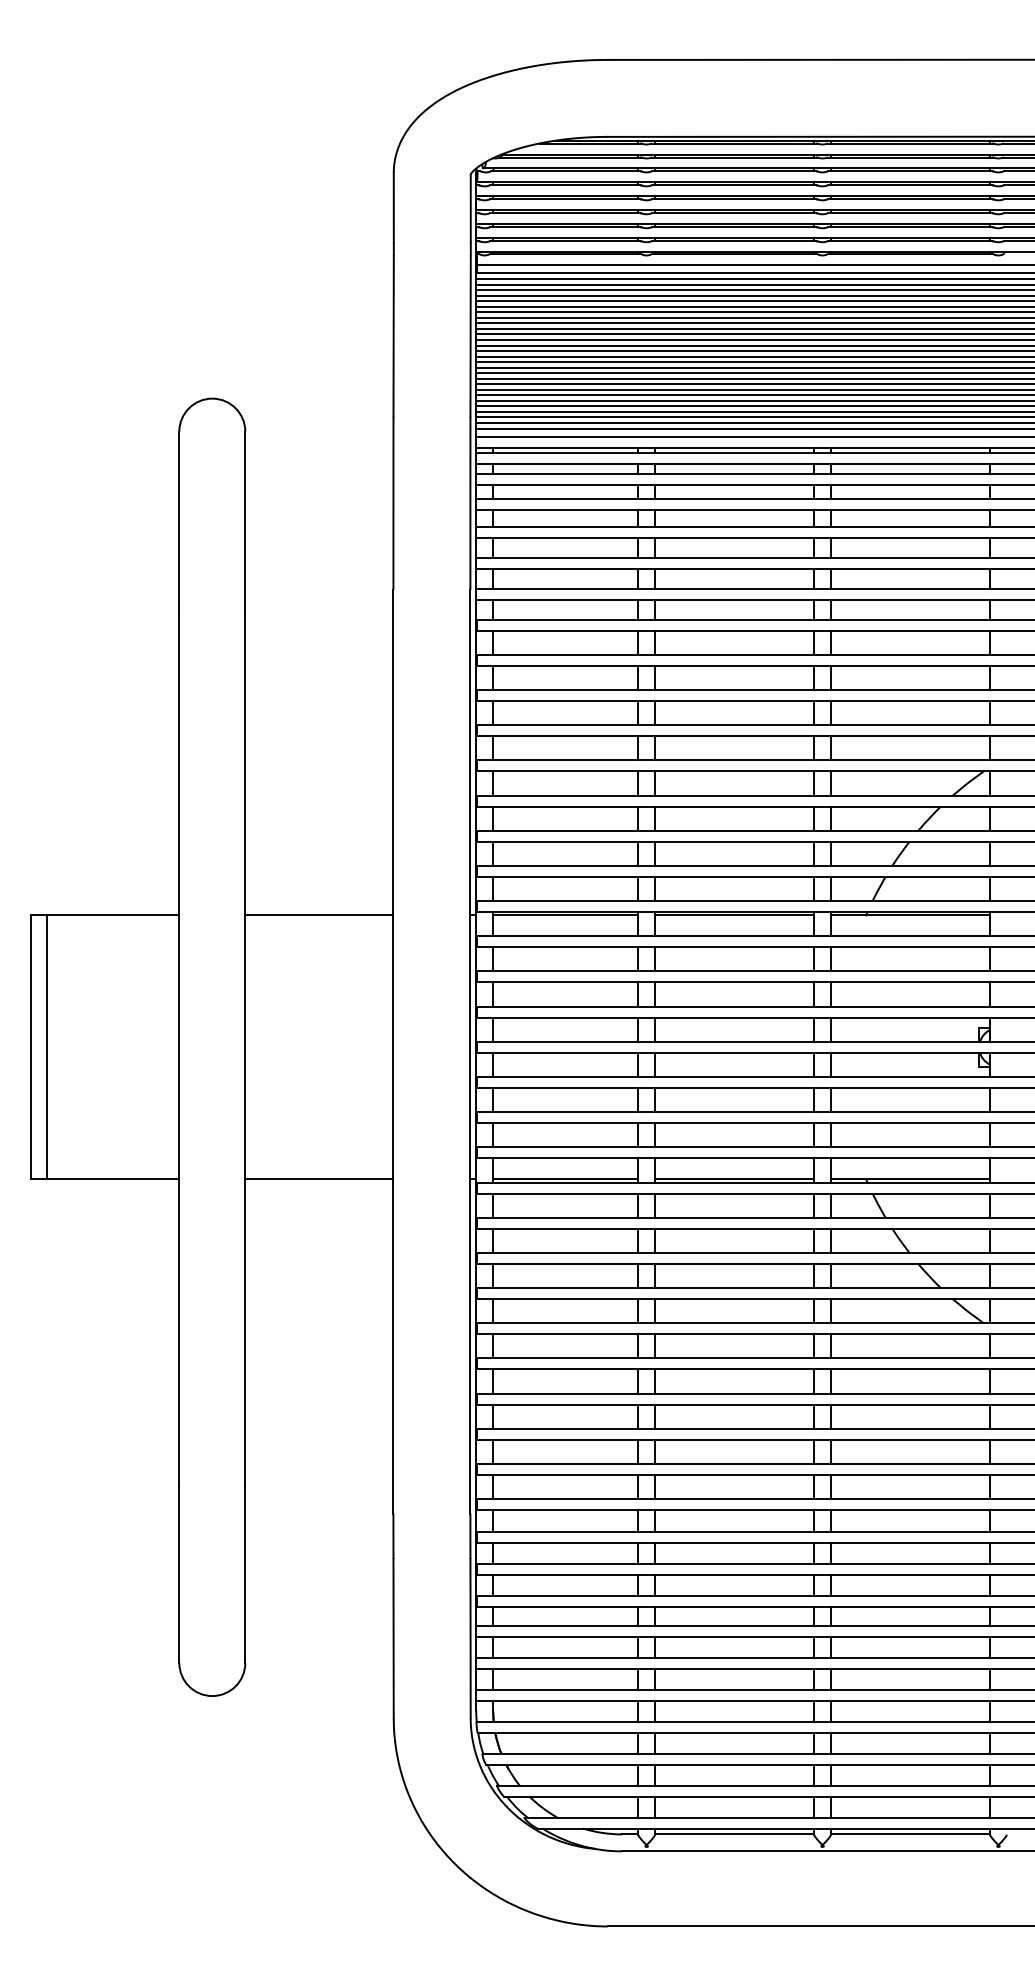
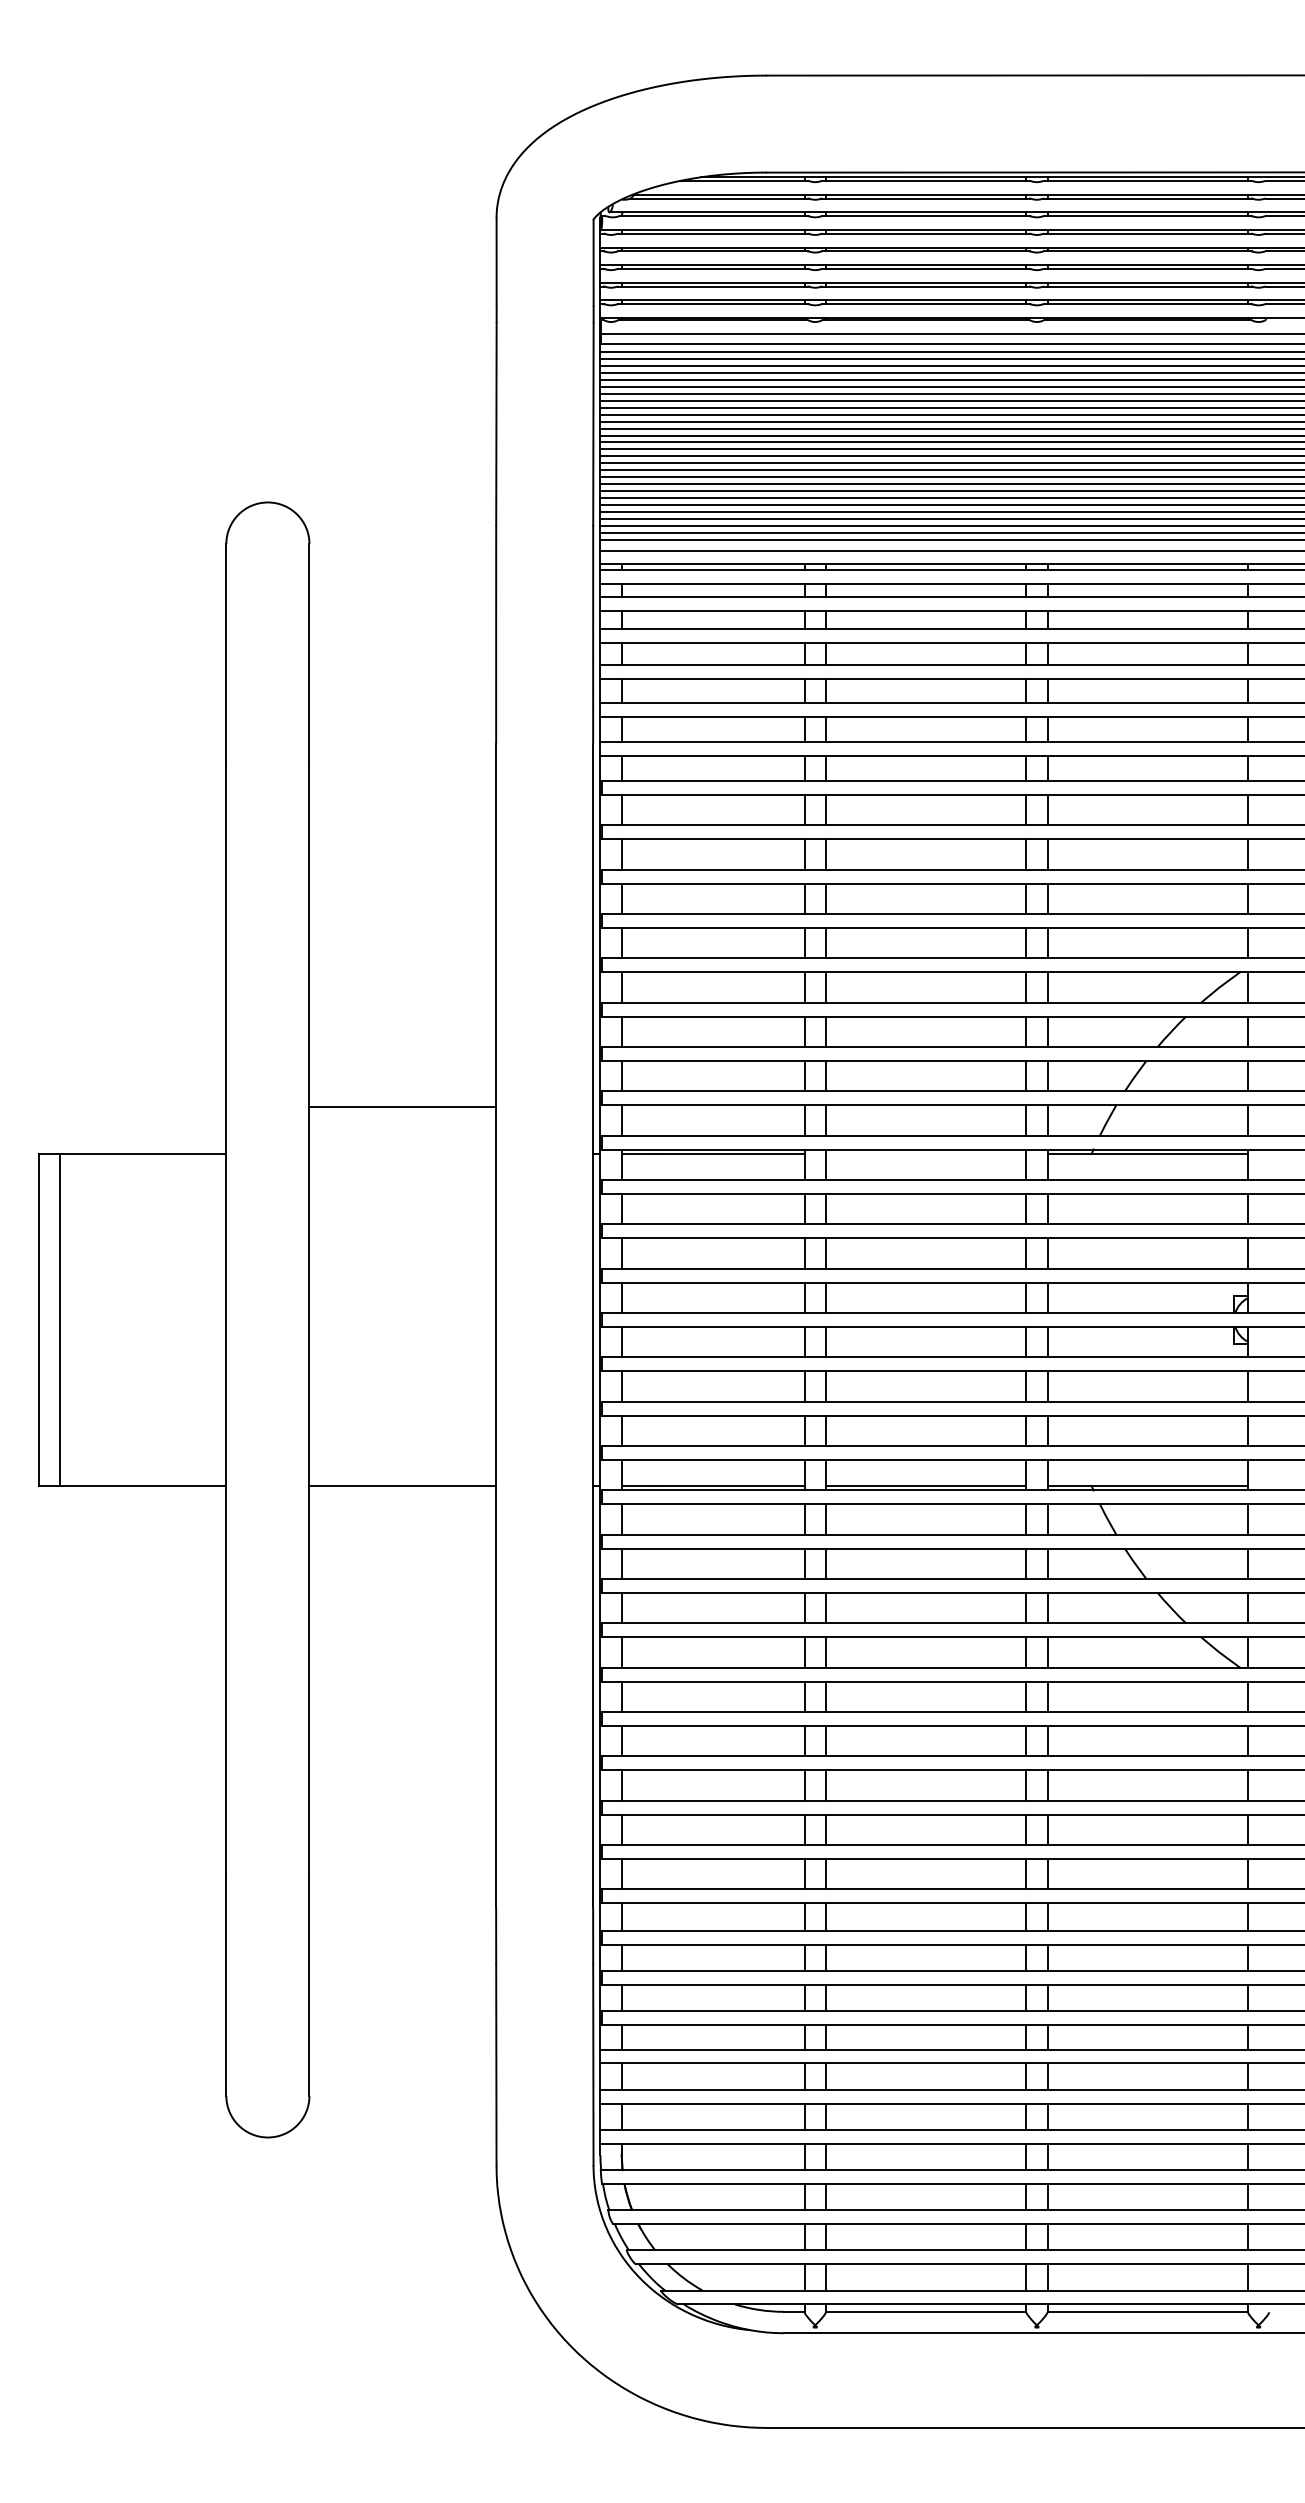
line: (319, 915) -> (402, 1106), moved
line: (734, 915) -> (925, 1153), removed

